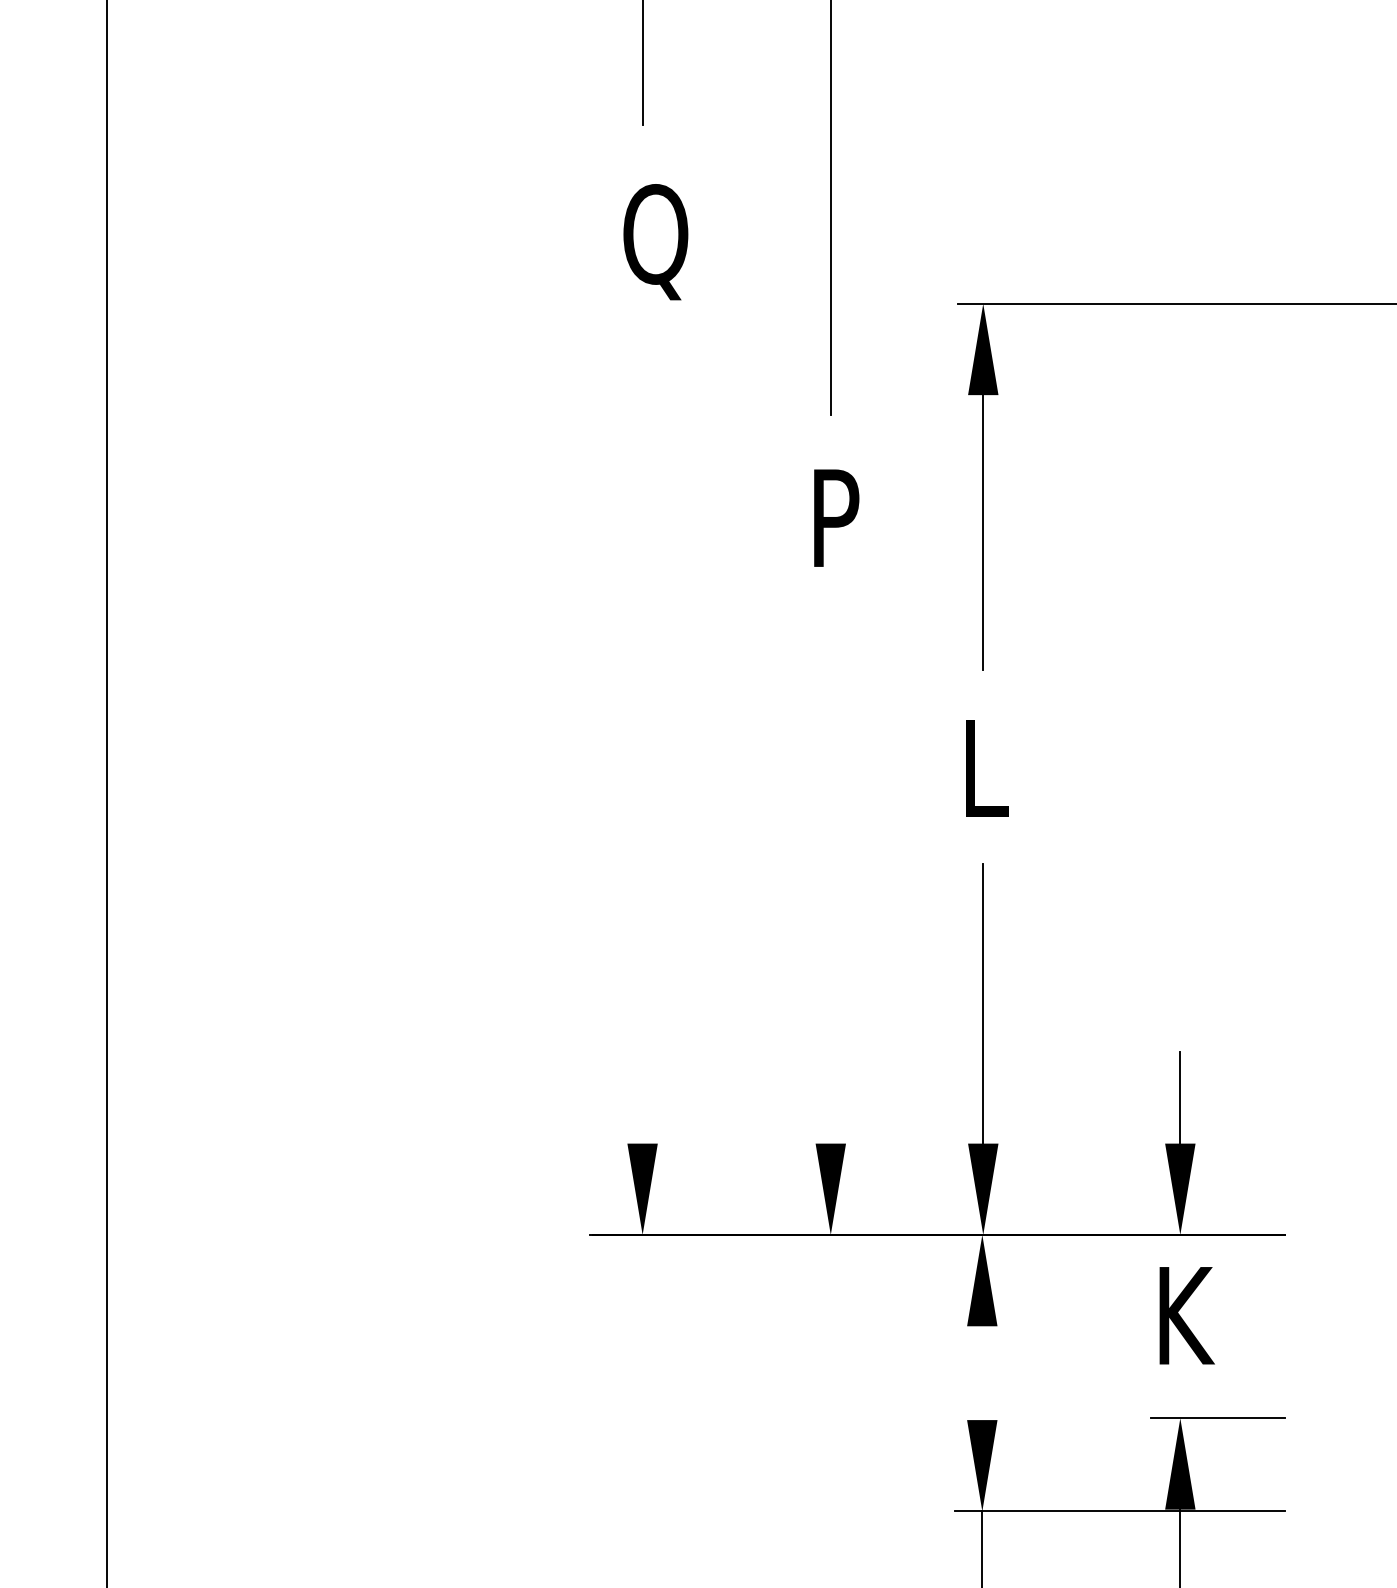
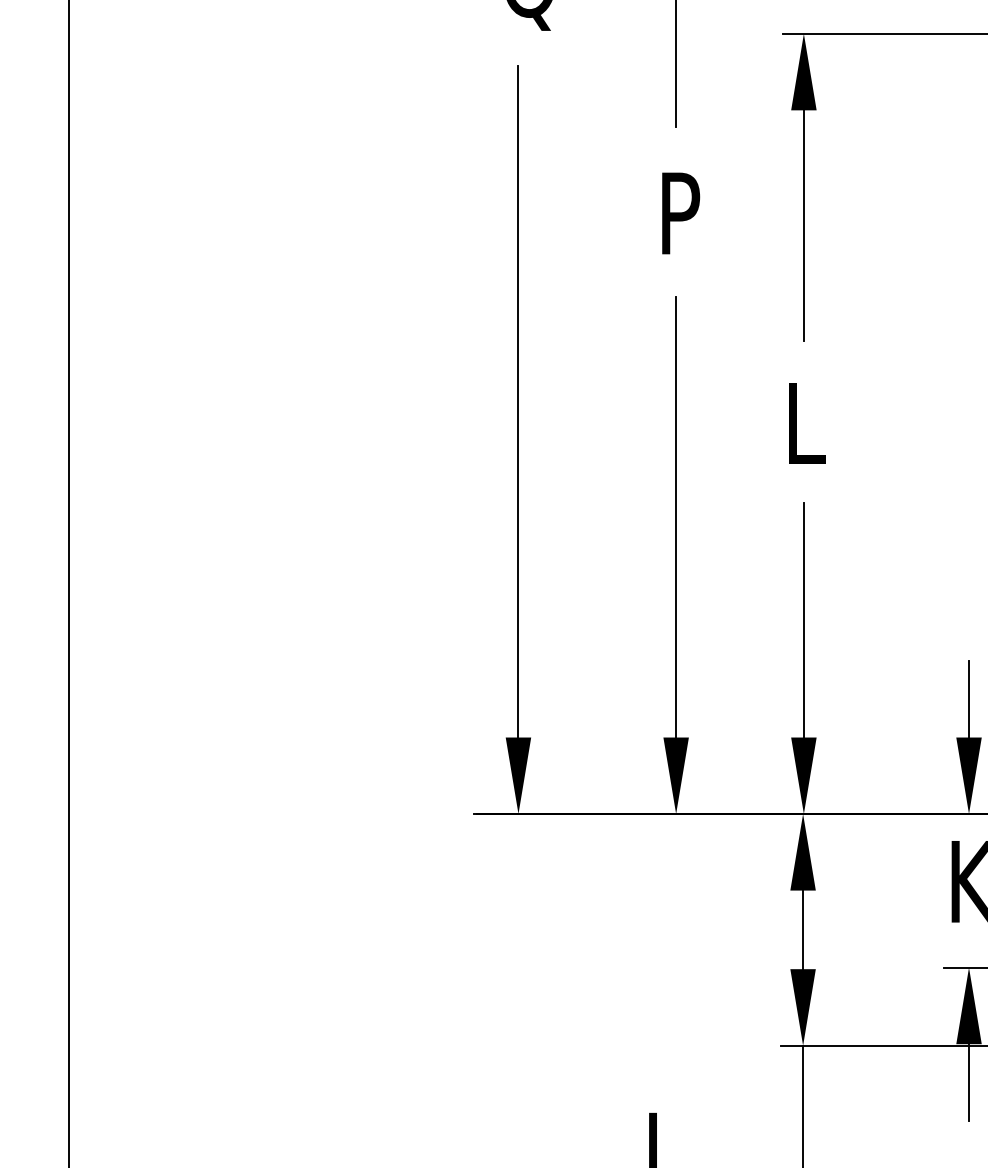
line: (642, 742) -> (518, 401), added
line: (830, 880) -> (675, 517), added
line: (982, 1373) -> (803, 930), added

